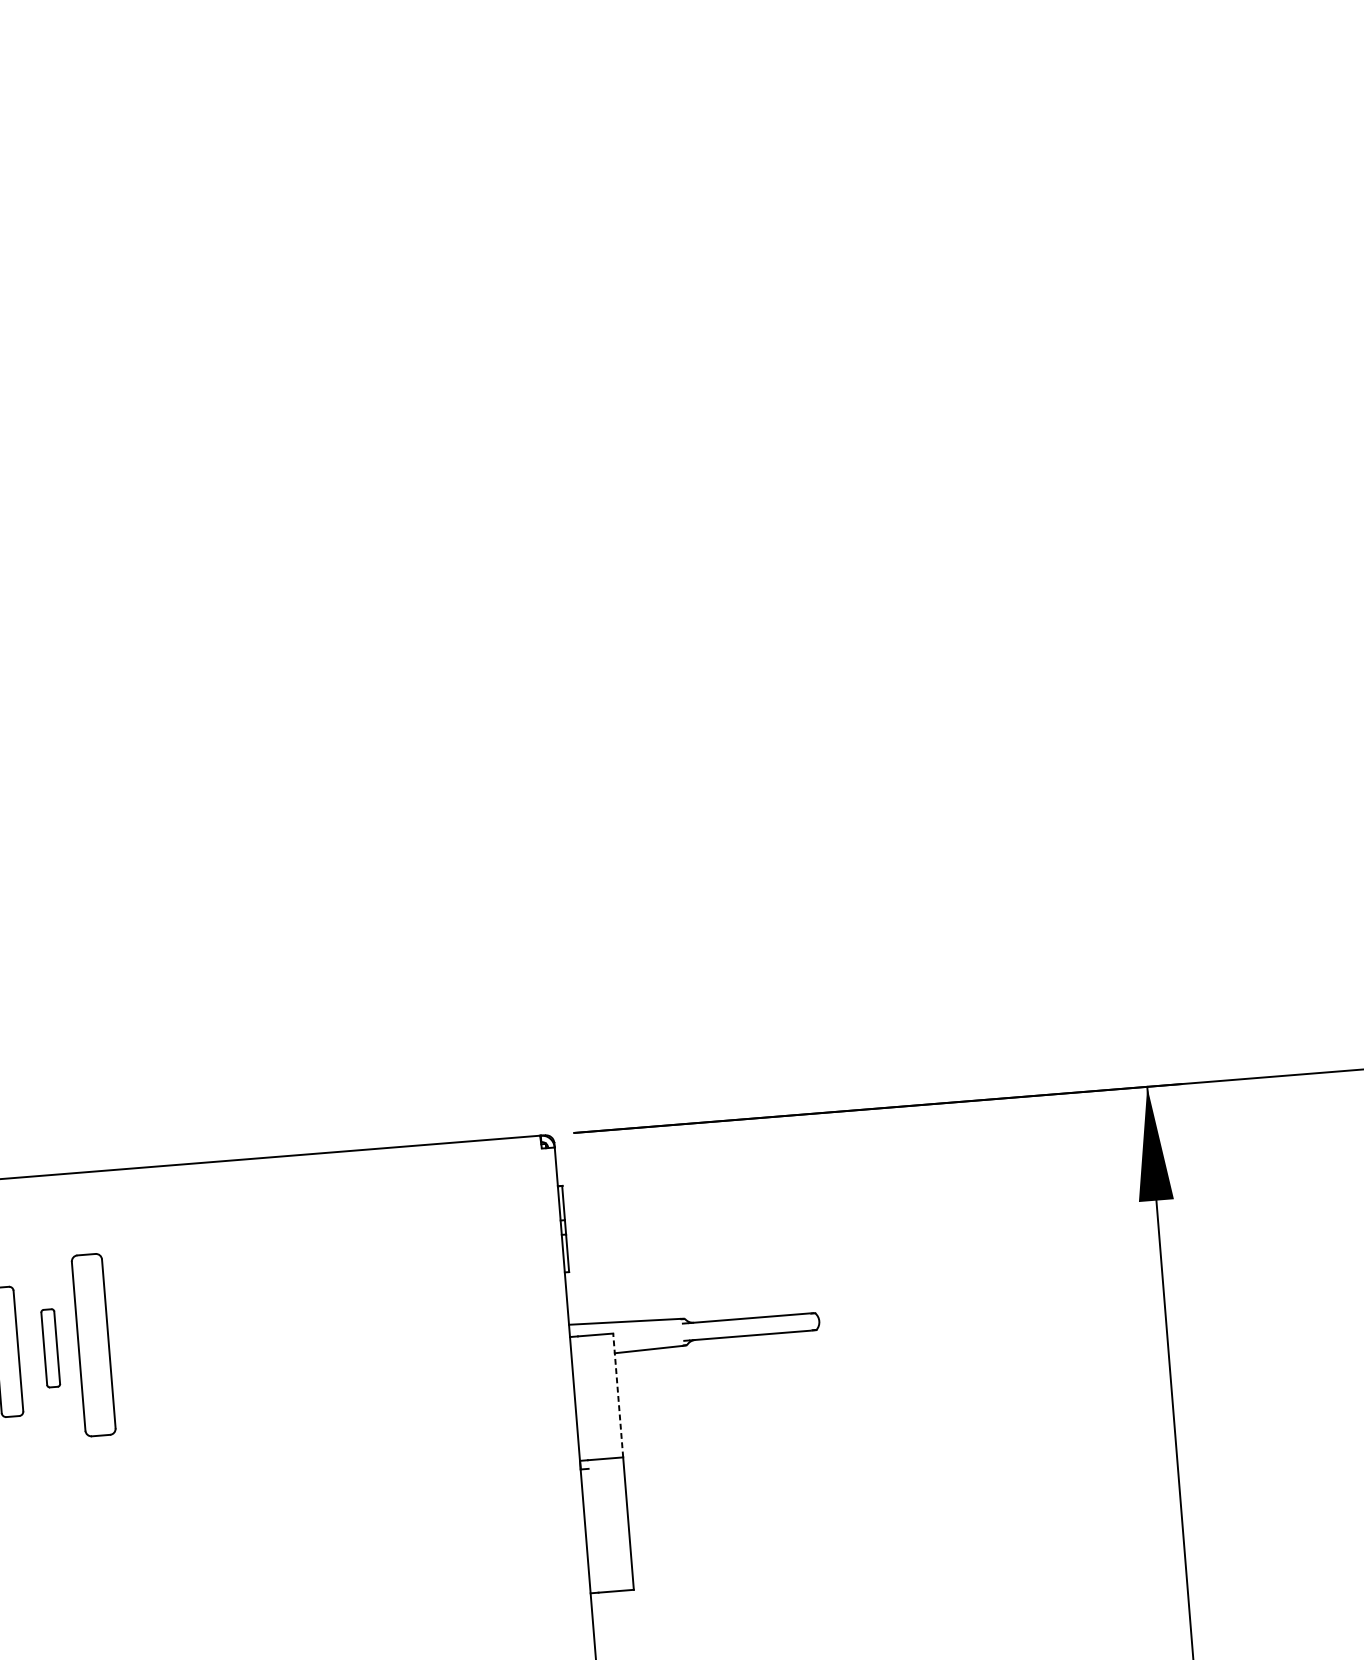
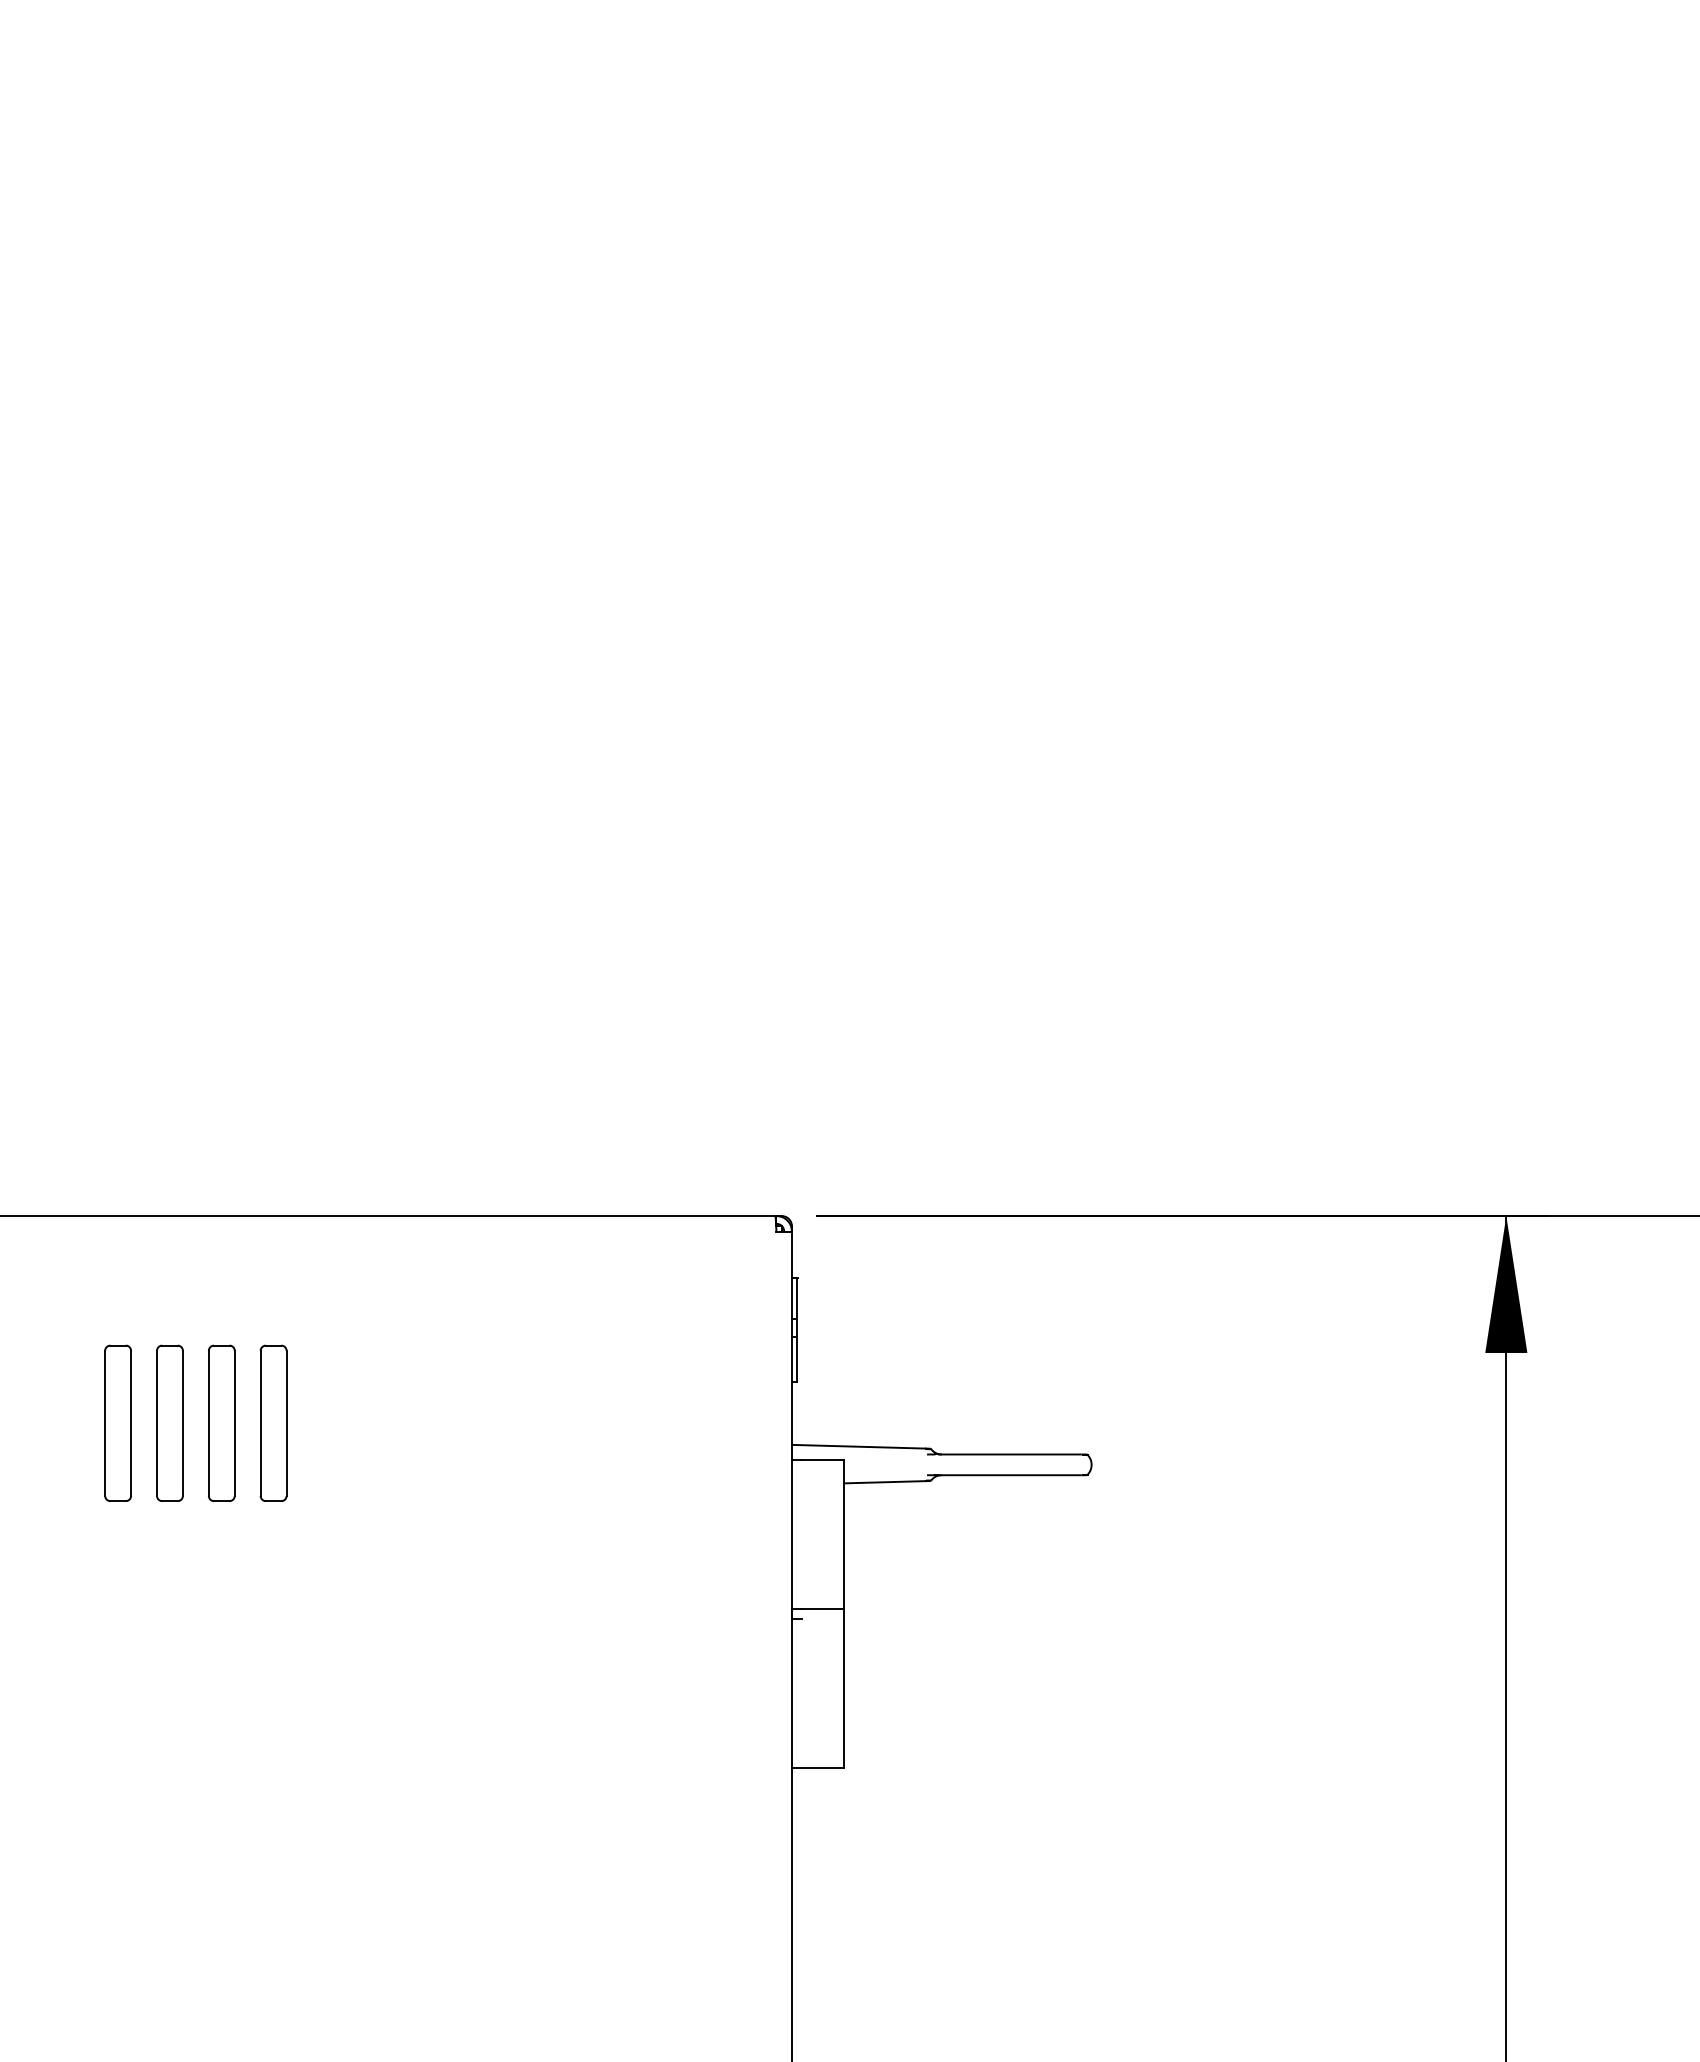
part: (136, 1340) -> (273, 1422), added
part: (93, 1344) -> (221, 1422), size x0.71
part: (50, 1347) -> (169, 1422), size x1.67
line: (618, 1395) -> (844, 1534), dashed -> solid

